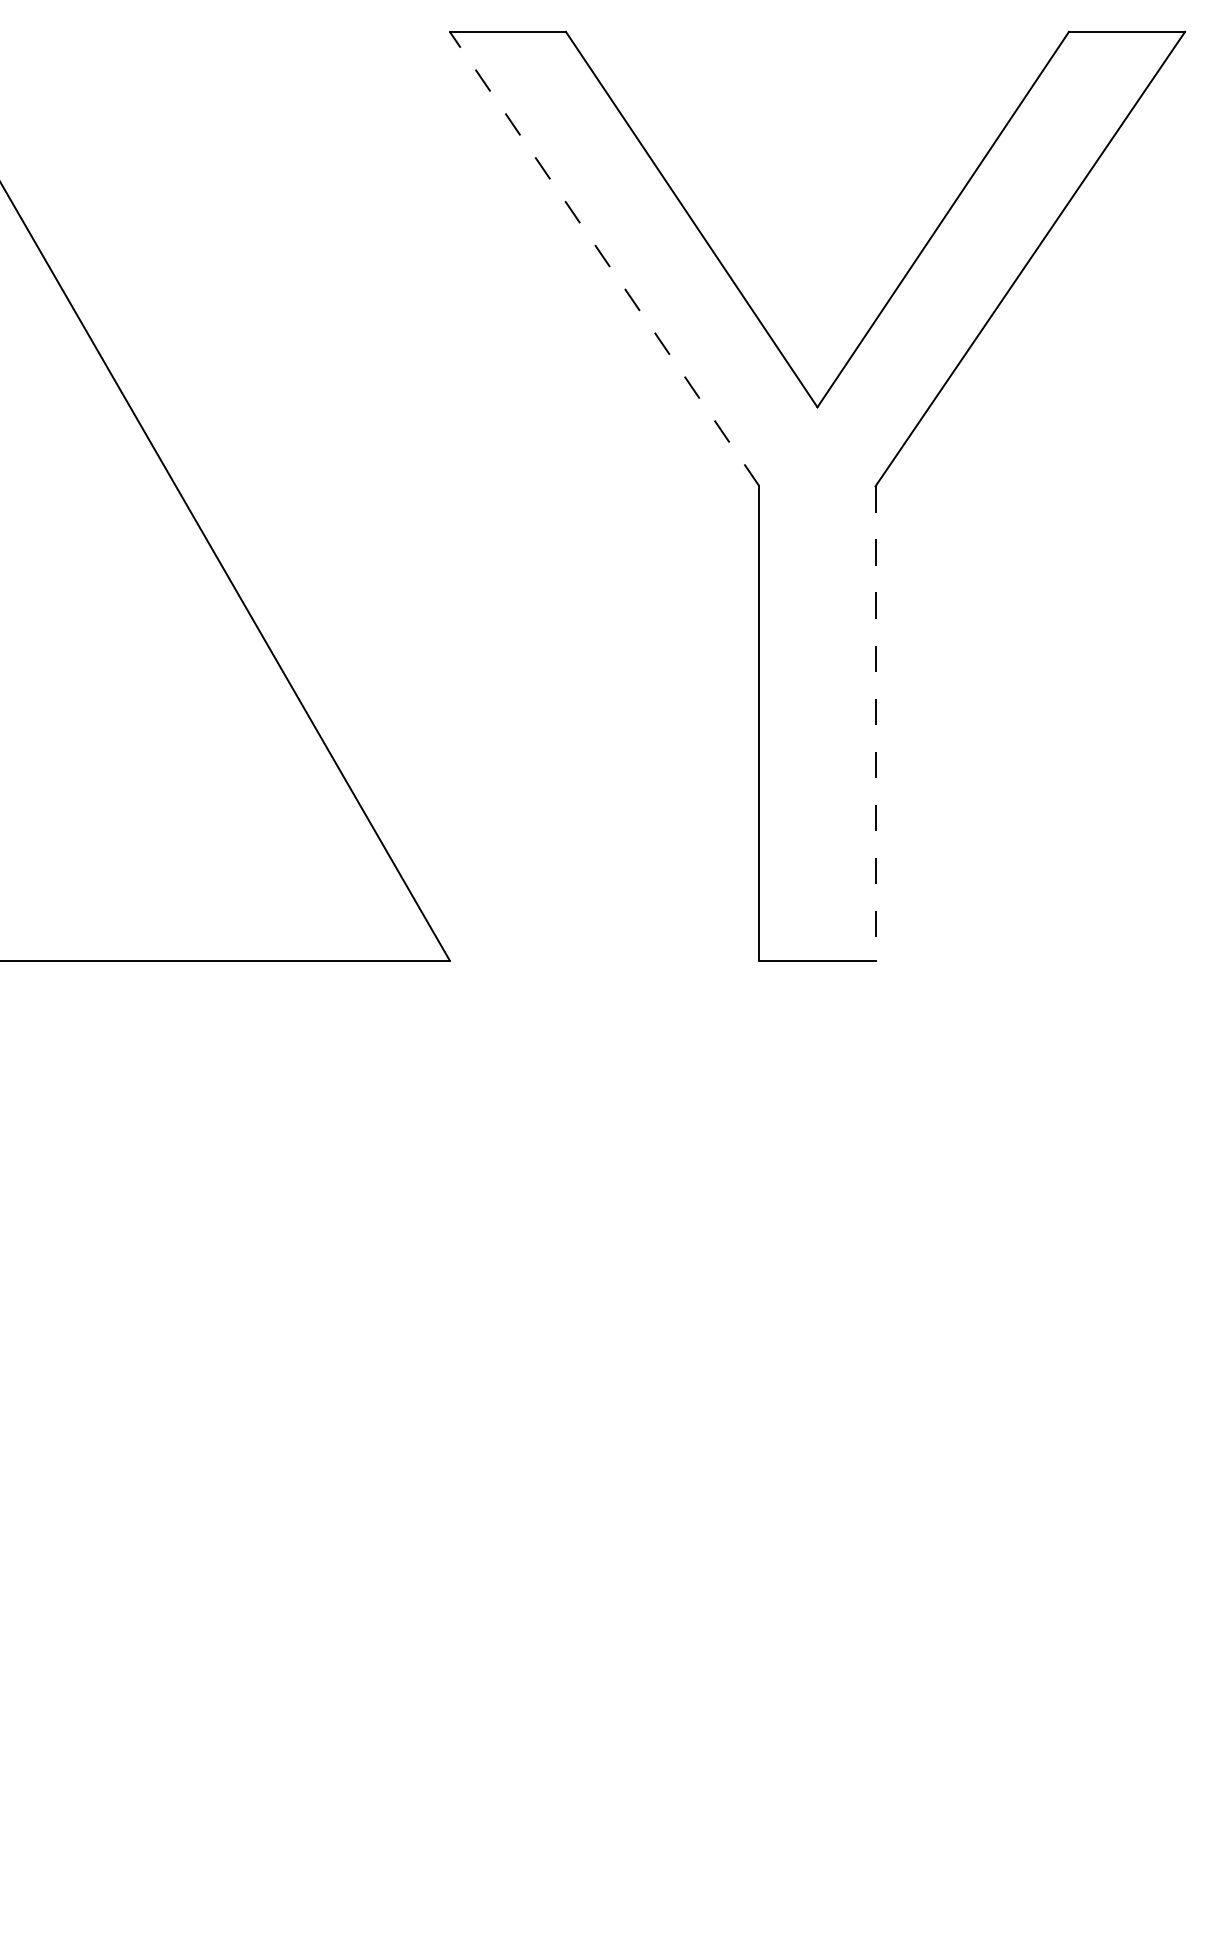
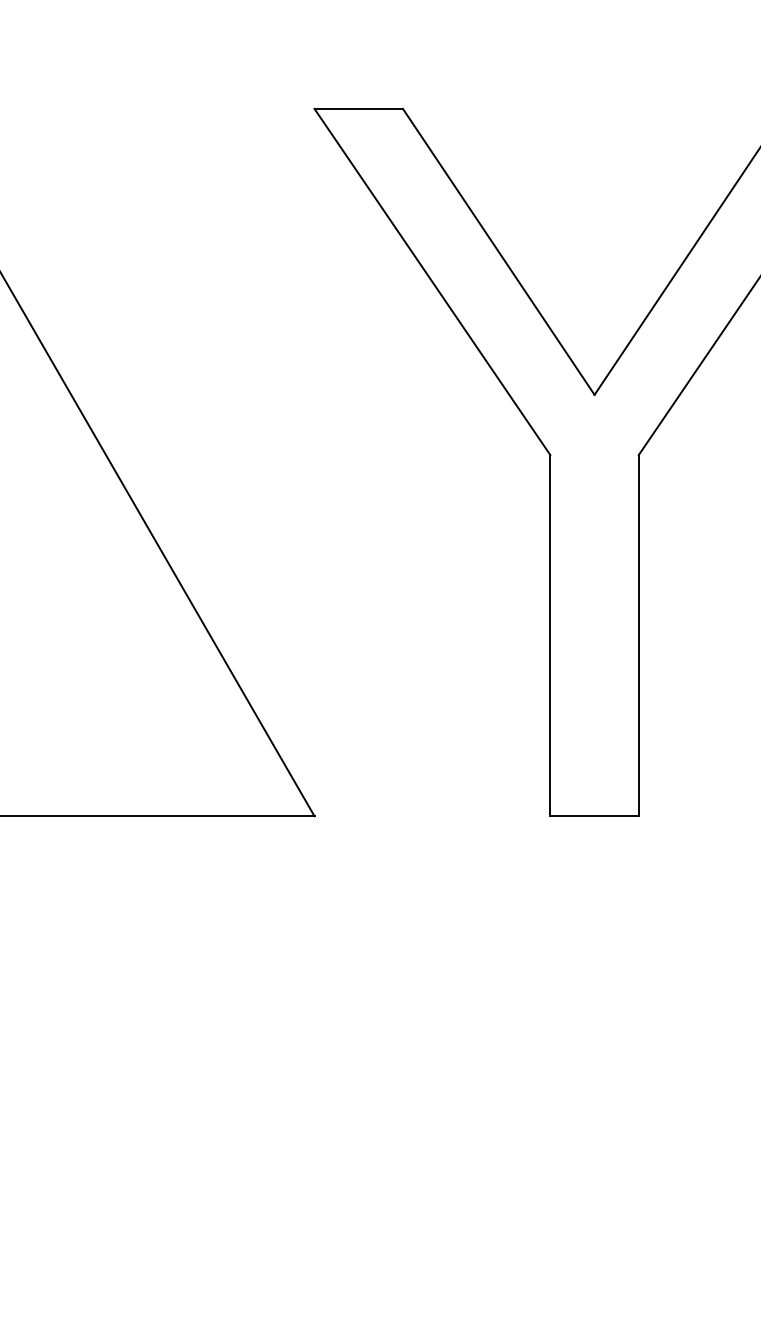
line: (604, 259) -> (432, 282), dashed -> solid
line: (875, 723) -> (638, 635), dashed -> solid

